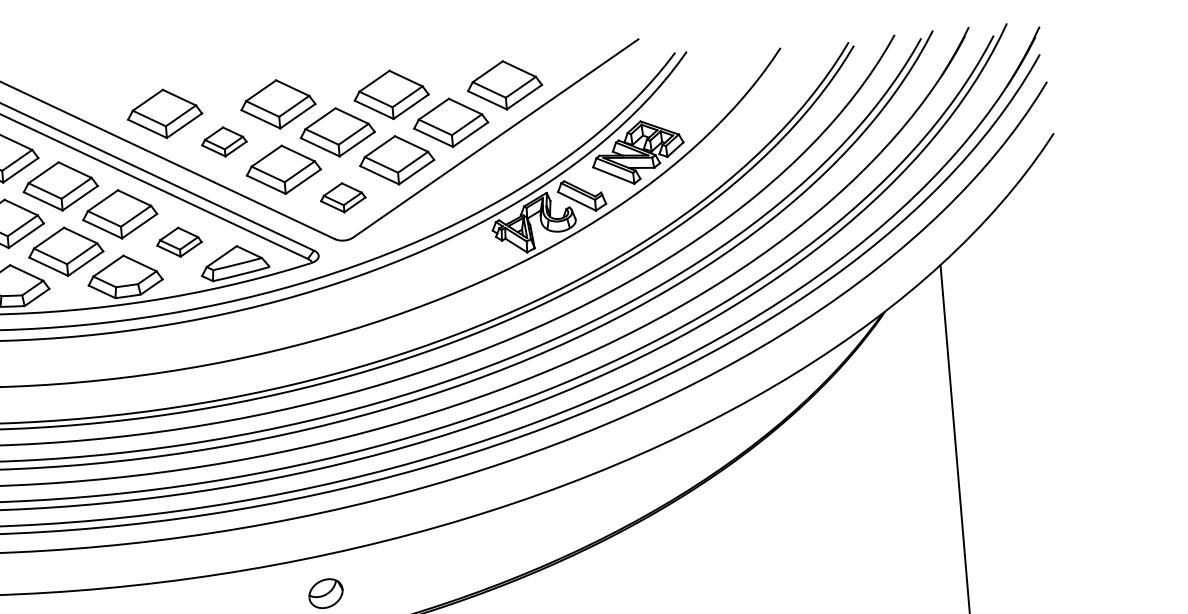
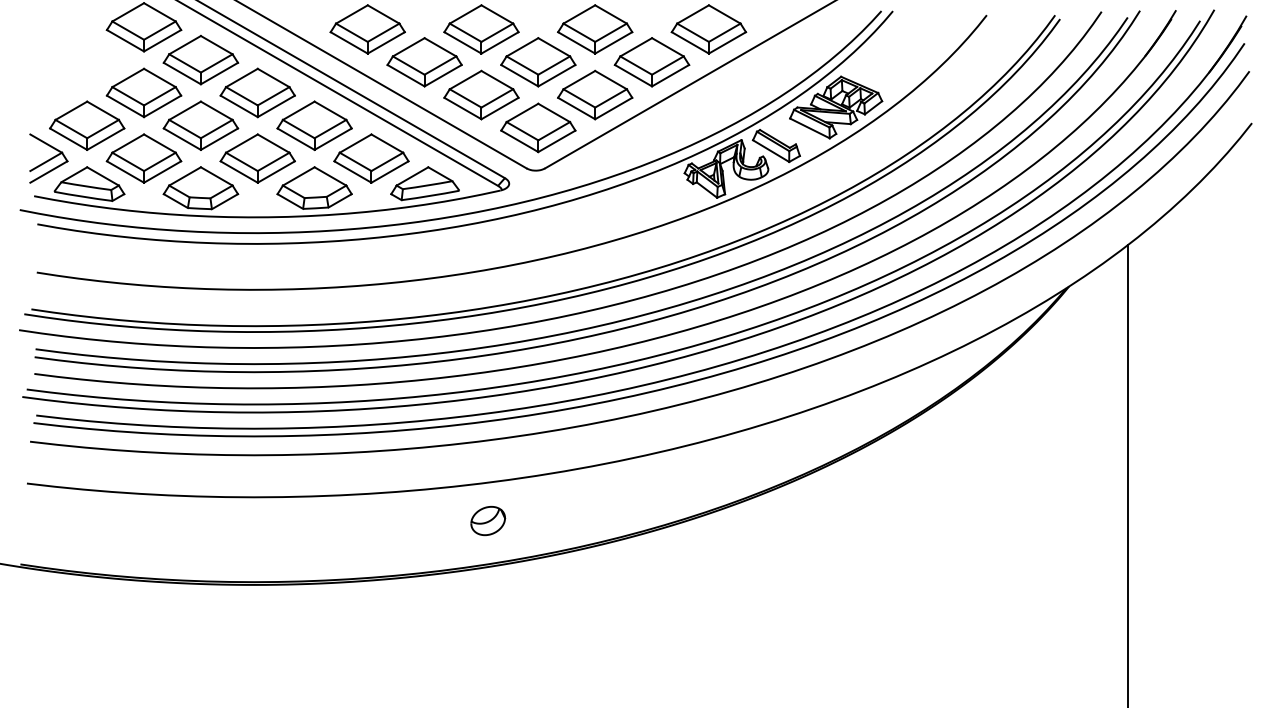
part: (224, 142) -> (424, 62), size x1.67
part: (343, 197) -> (538, 127), size x1.67
part: (179, 242) -> (371, 158), size x1.67

